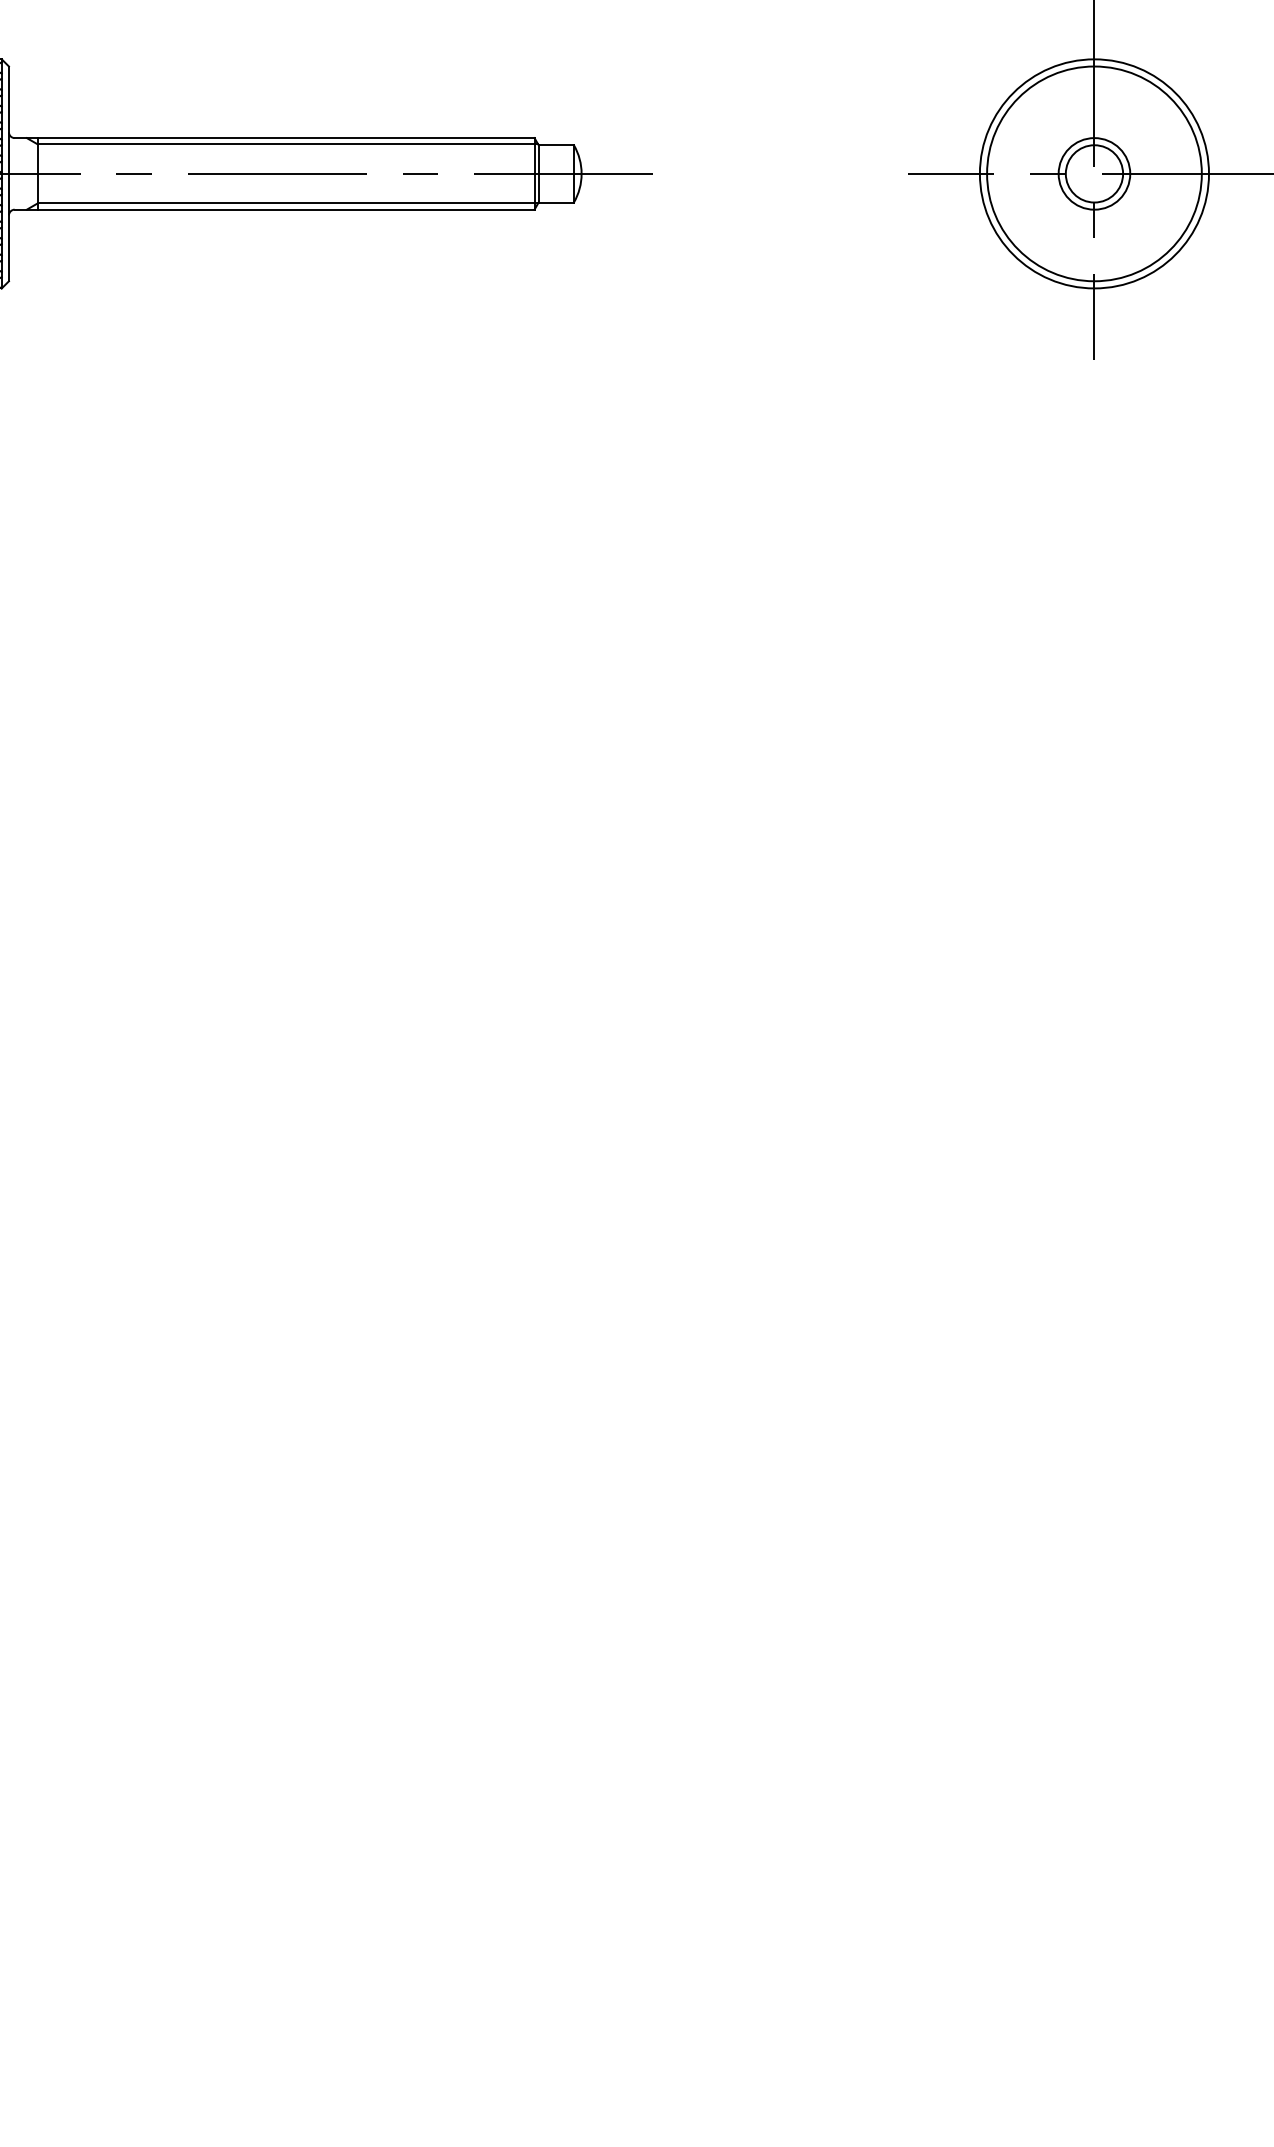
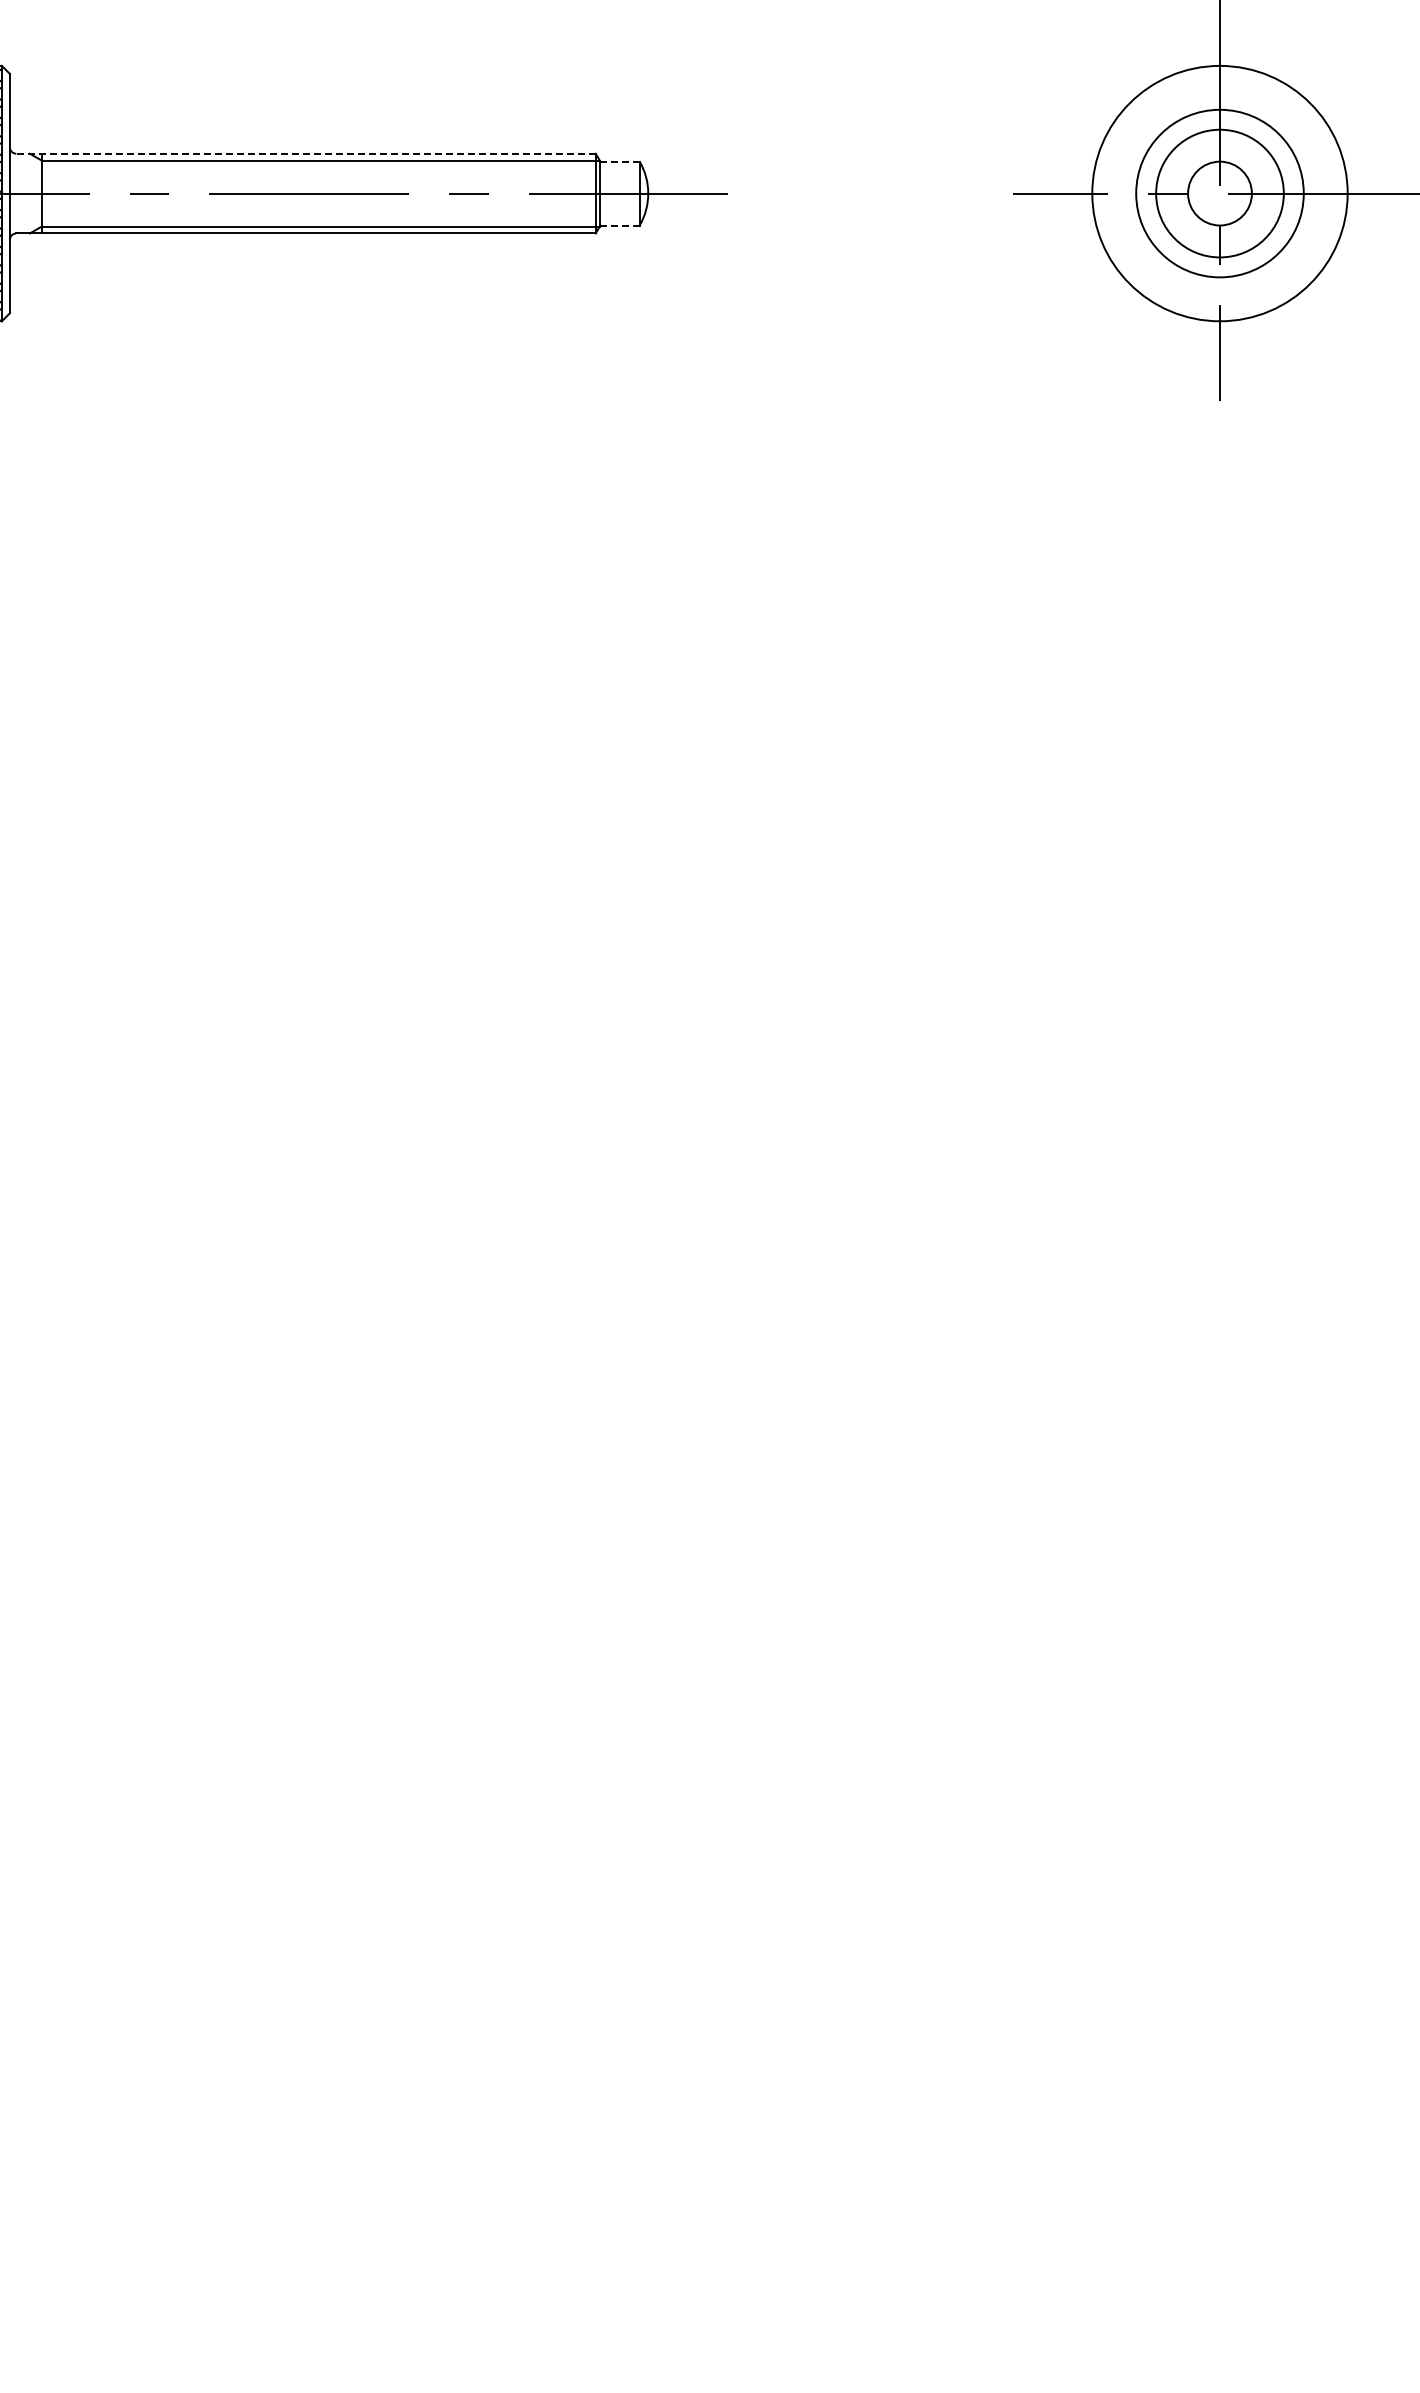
line: (275, 137) -> (306, 153), solid -> dashed
line: (556, 145) -> (620, 161), solid -> dashed
circle: (1094, 173) -> (1219, 193), size x0.7
circle: (1094, 173) -> (1219, 193), size x1.6
line: (556, 202) -> (620, 225), solid -> dashed

